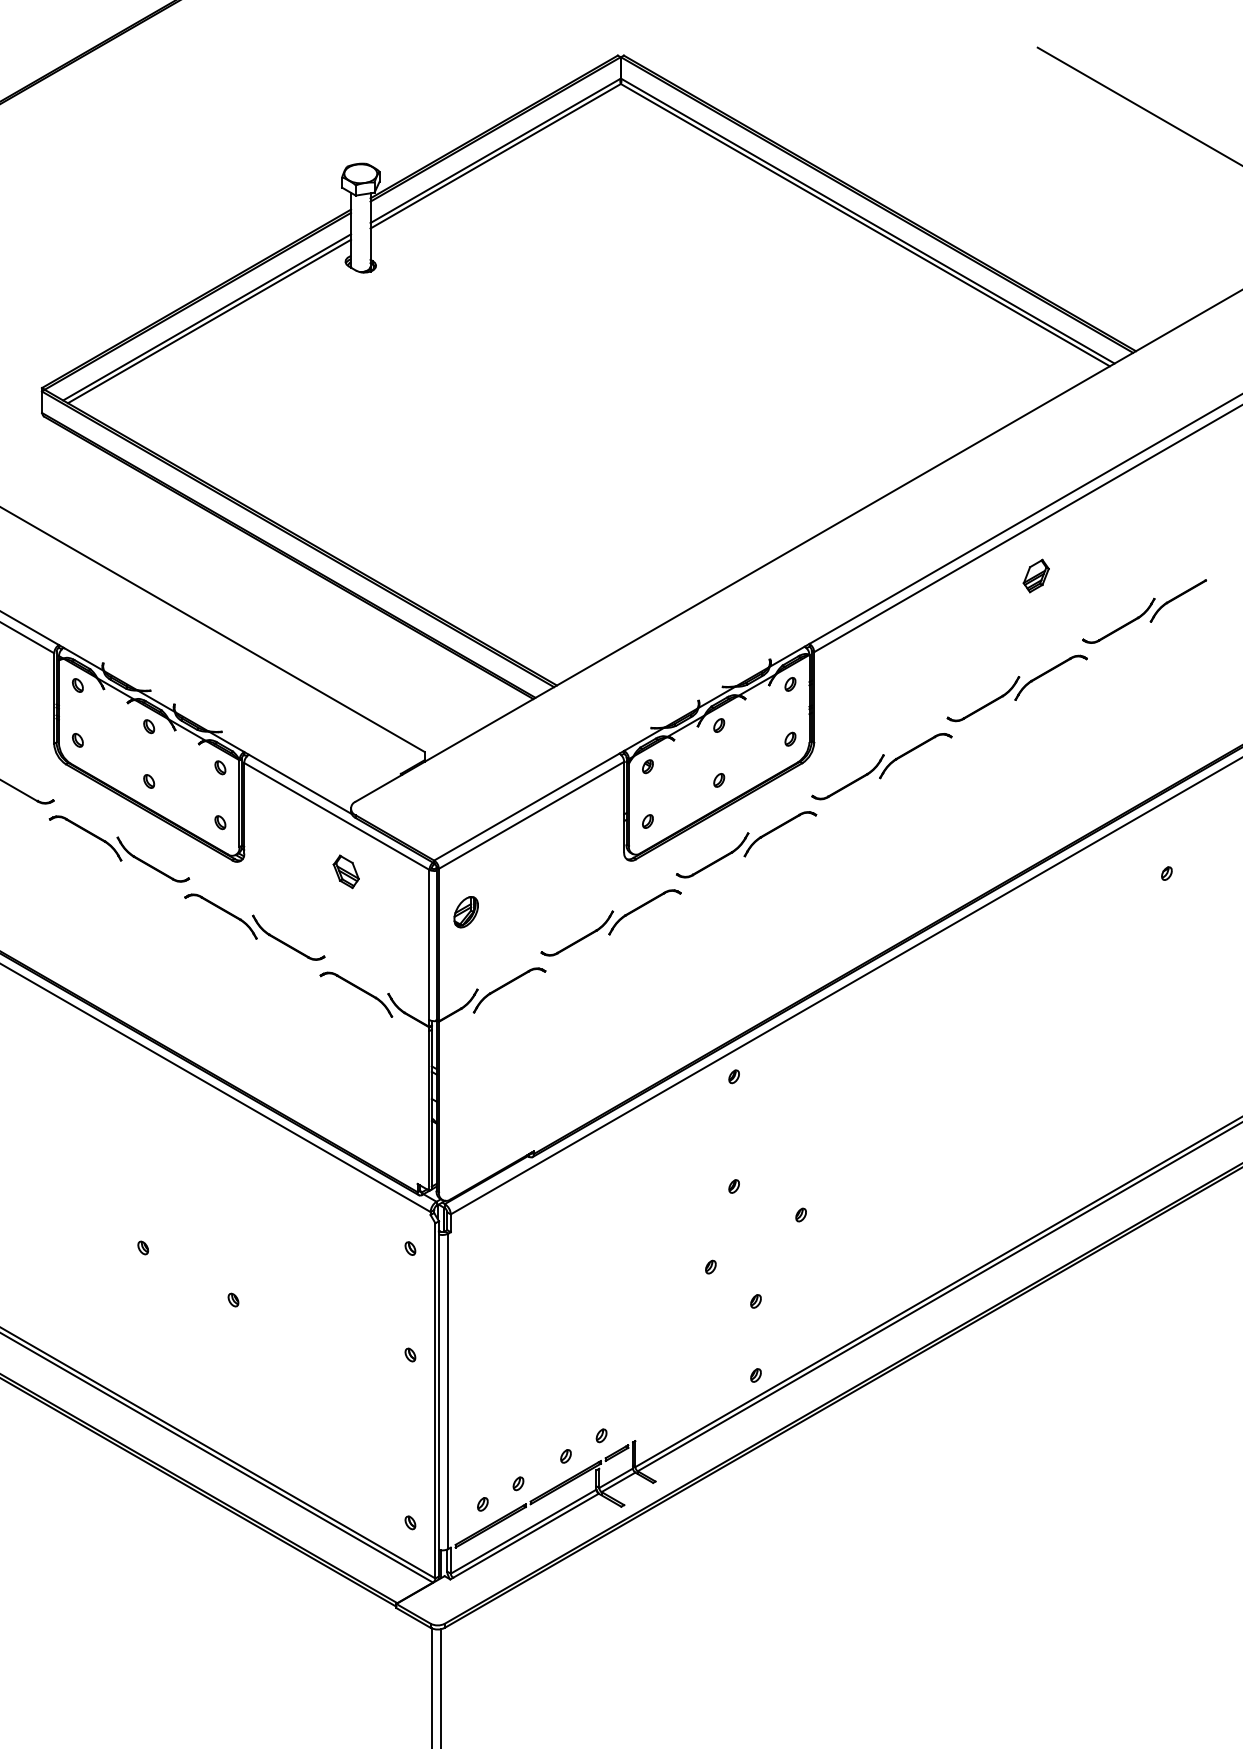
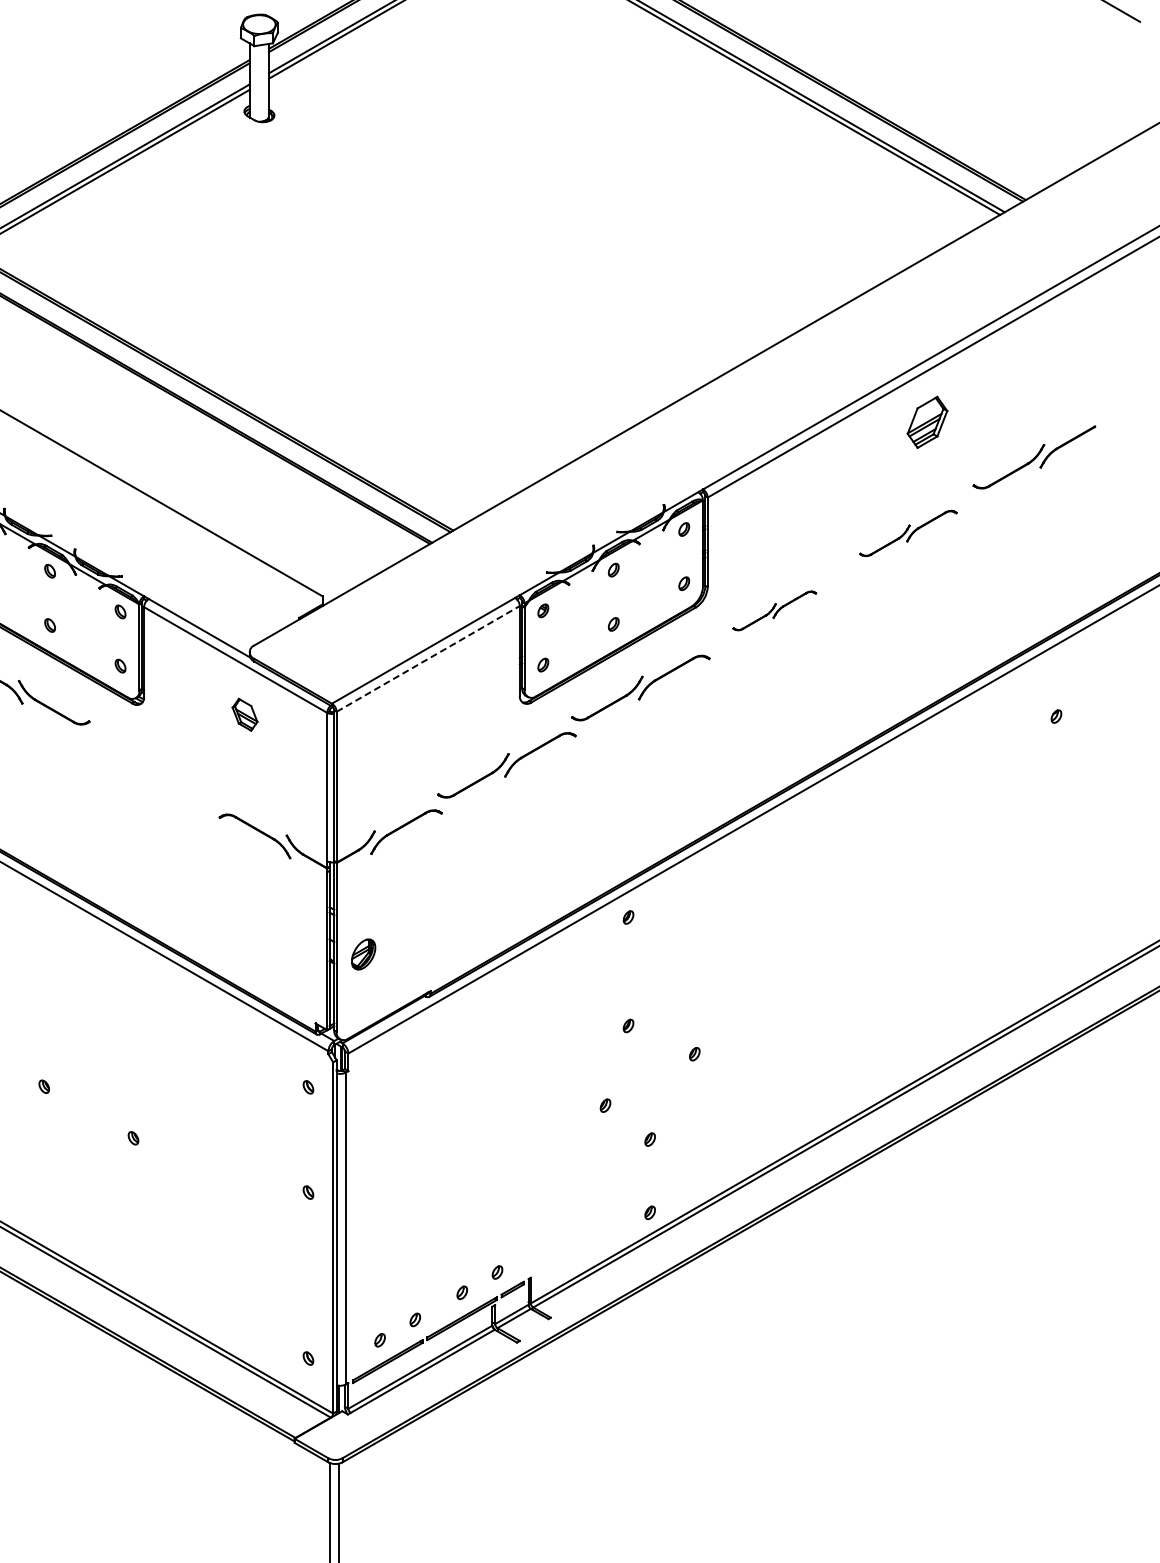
part: (1035, 575) -> (926, 421), size x1.6
part: (1016, 688) -> (907, 533), size x0.7
part: (881, 766) -> (774, 610), size x0.6
line: (531, 815) -> (428, 659), solid -> dashed
part: (465, 912) -> (362, 954), moved
part: (254, 926) -> (154, 768), removed

